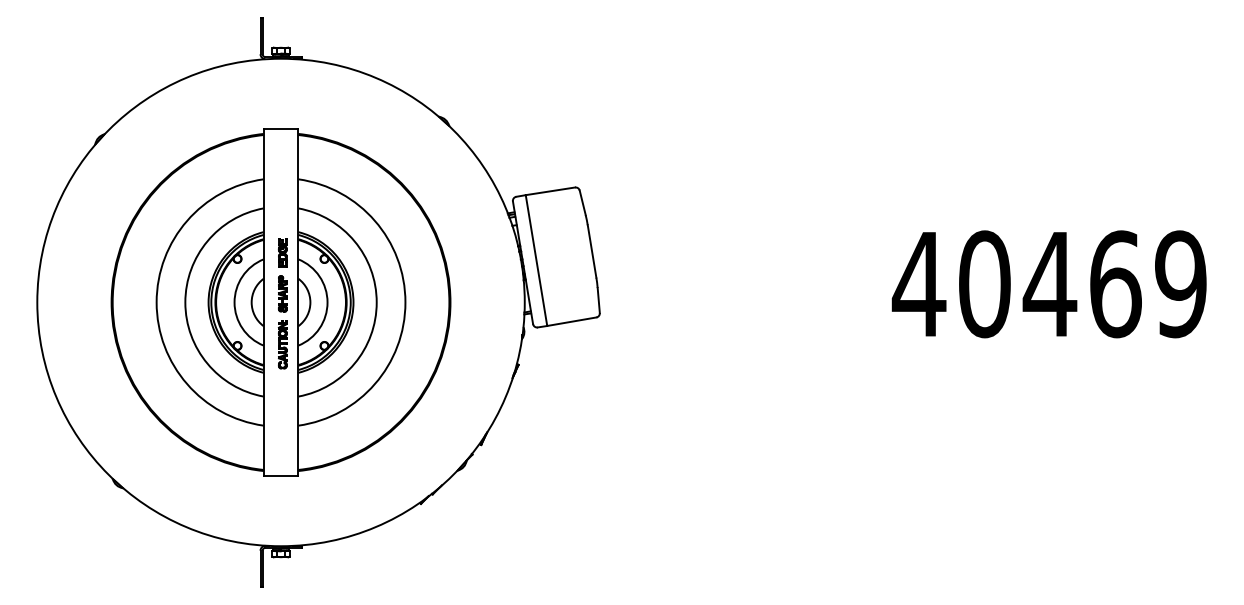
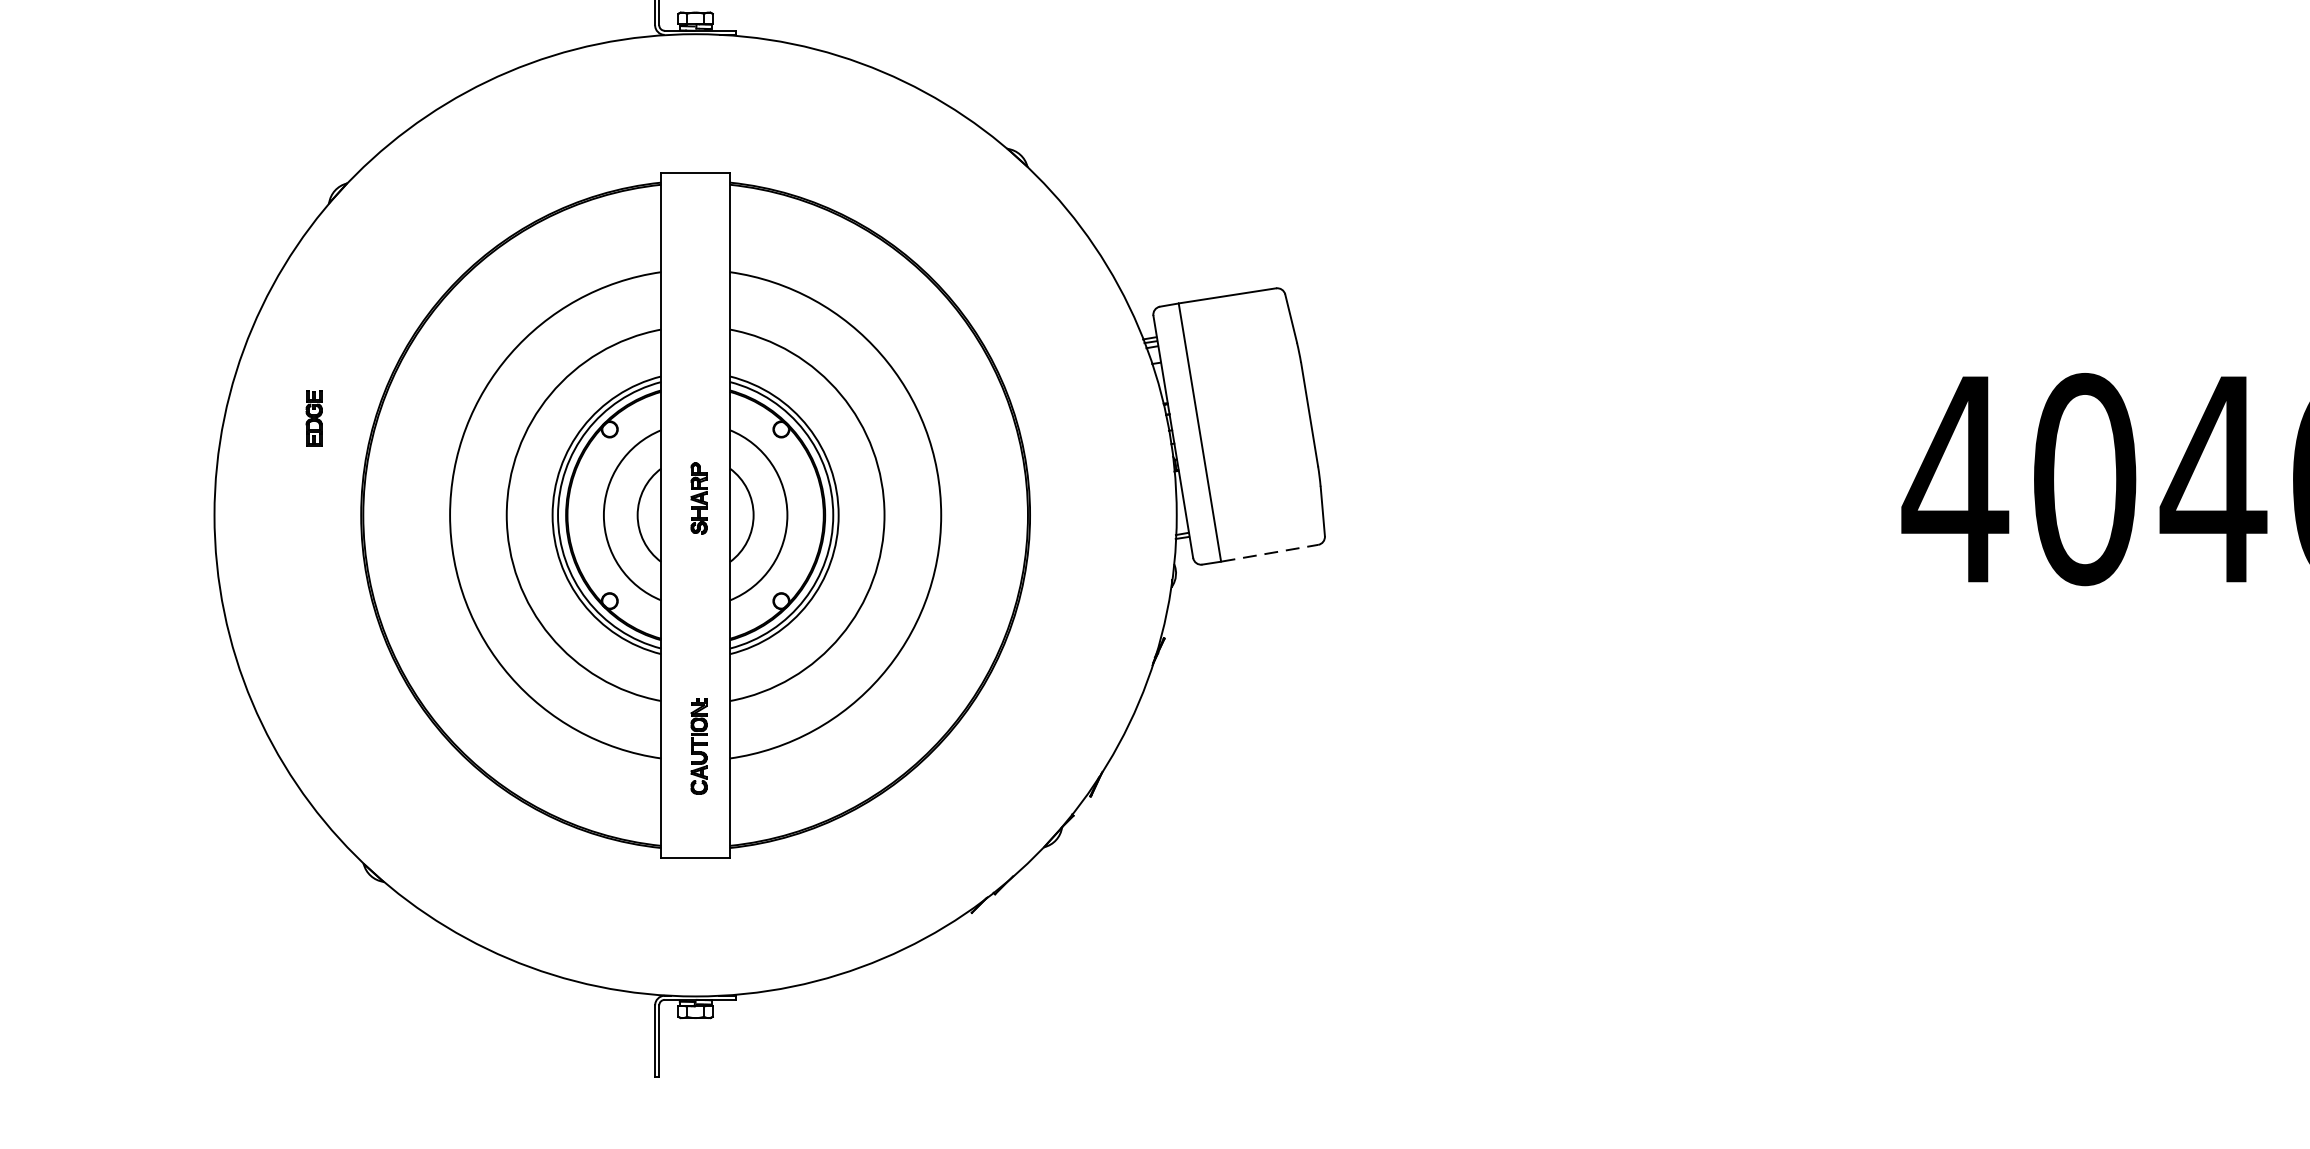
part: (282, 252) -> (313, 416), moved
line: (571, 321) -> (1268, 552), solid -> dashed
part: (282, 344) -> (698, 746), moved

